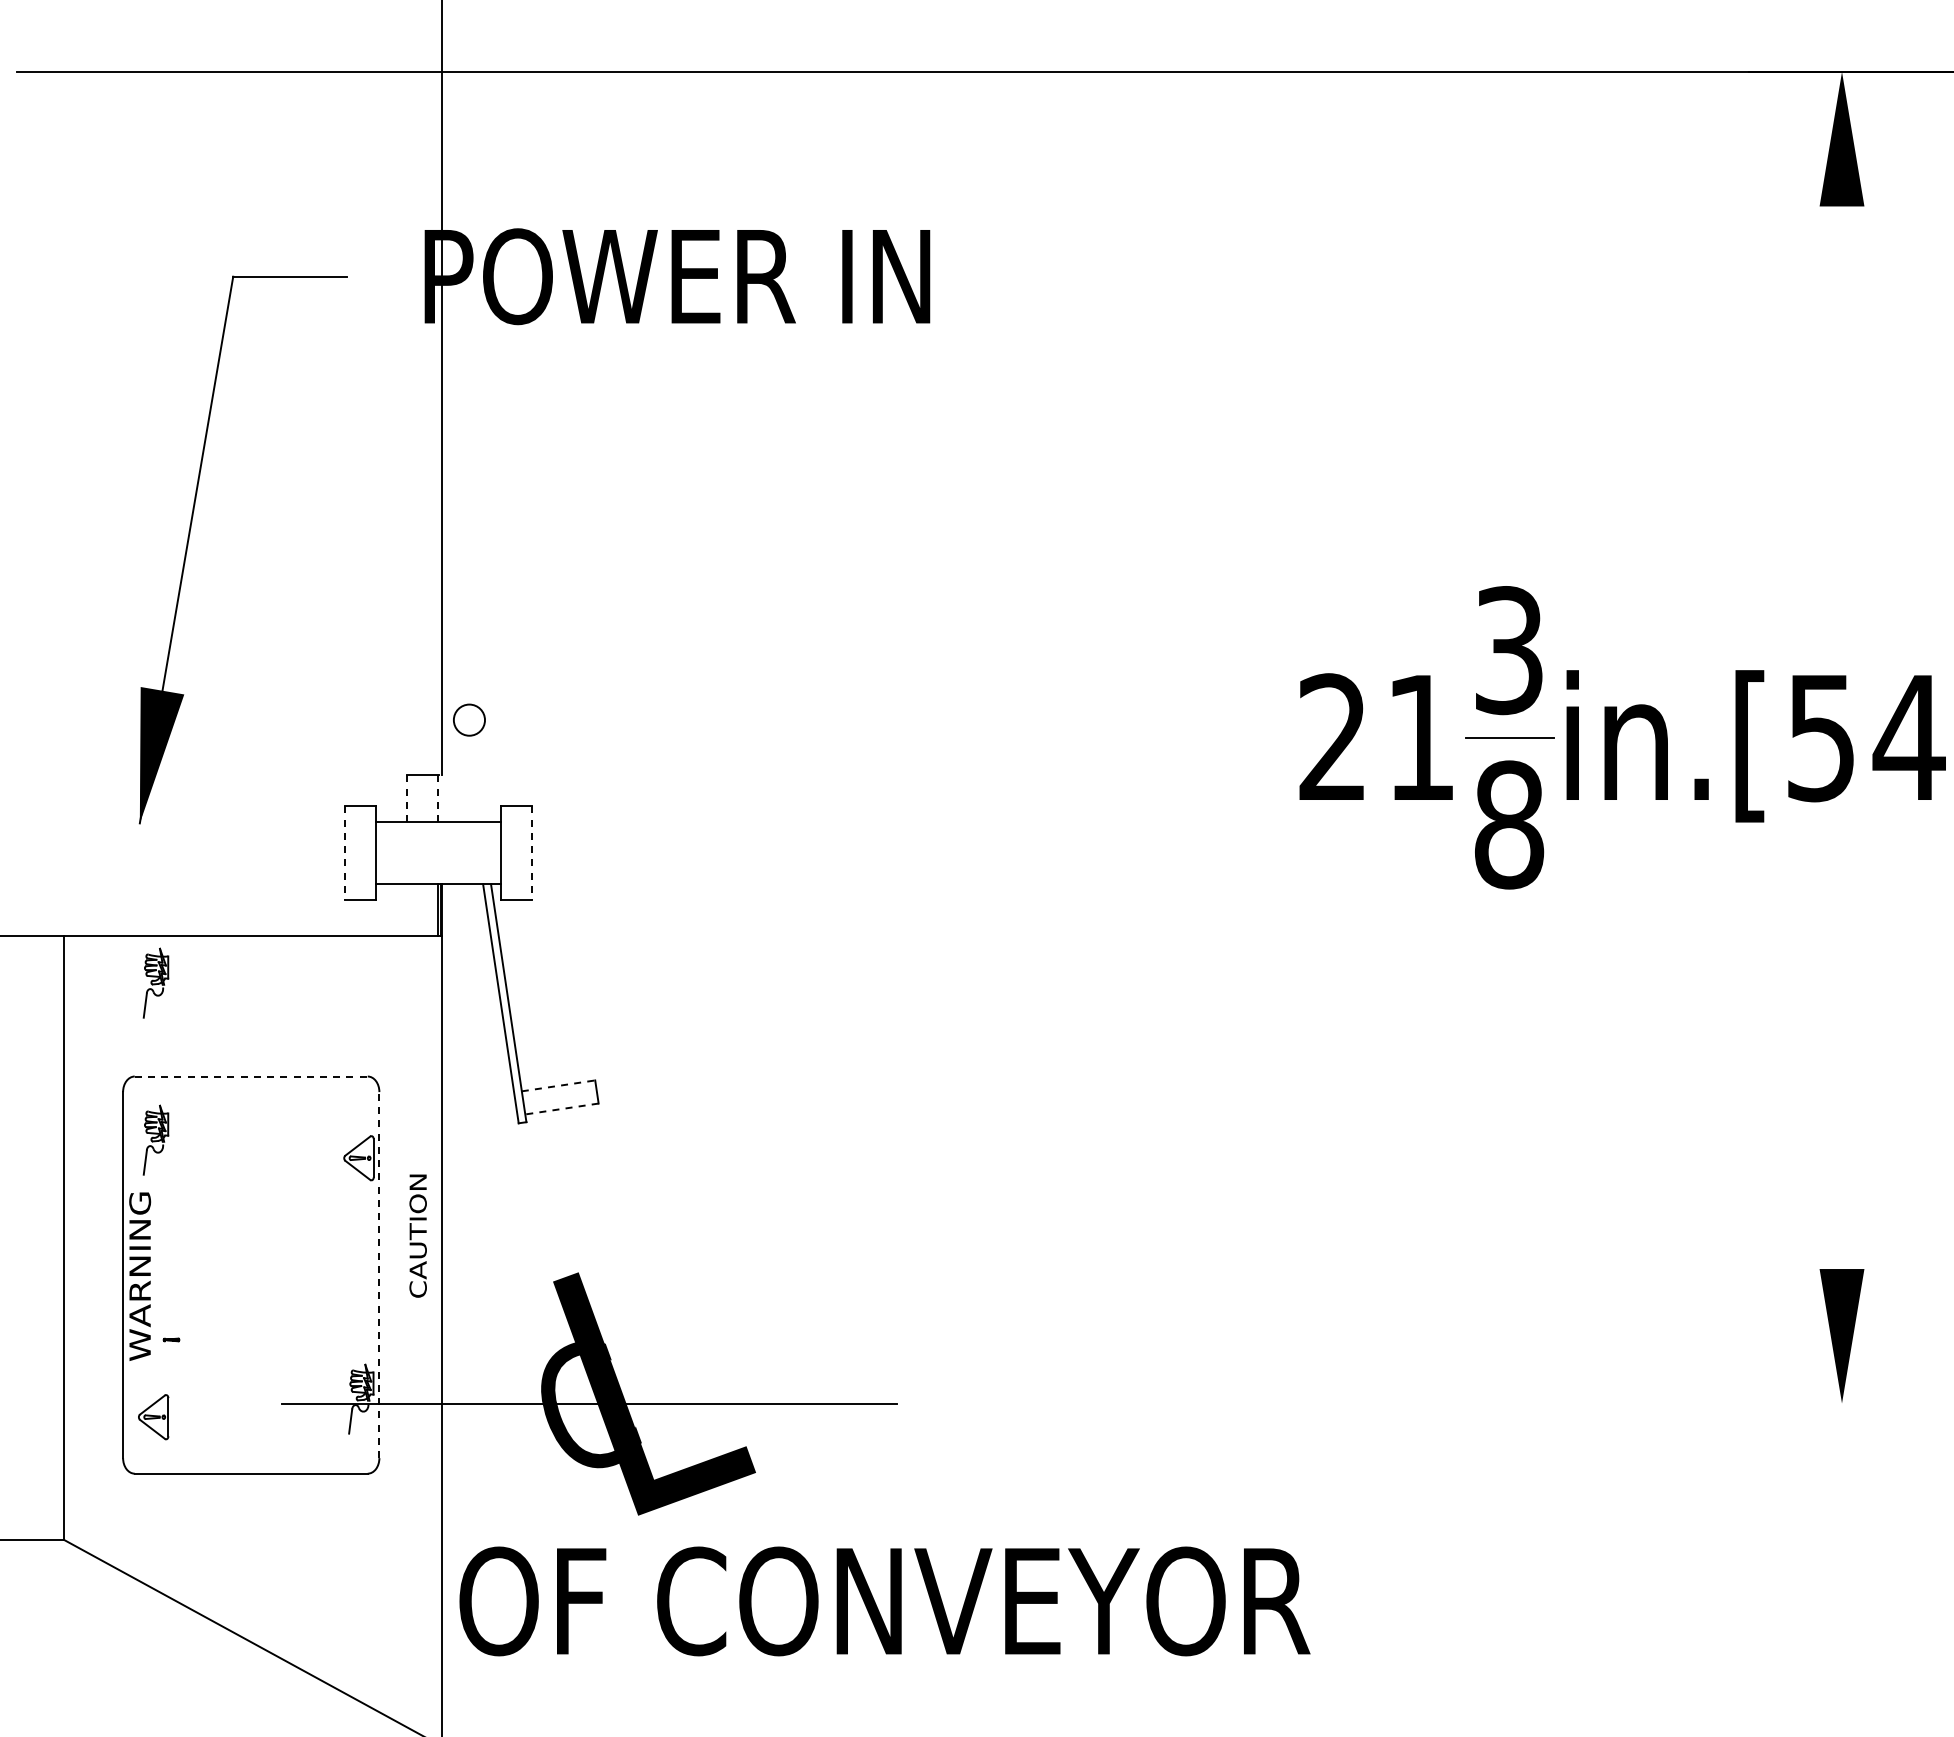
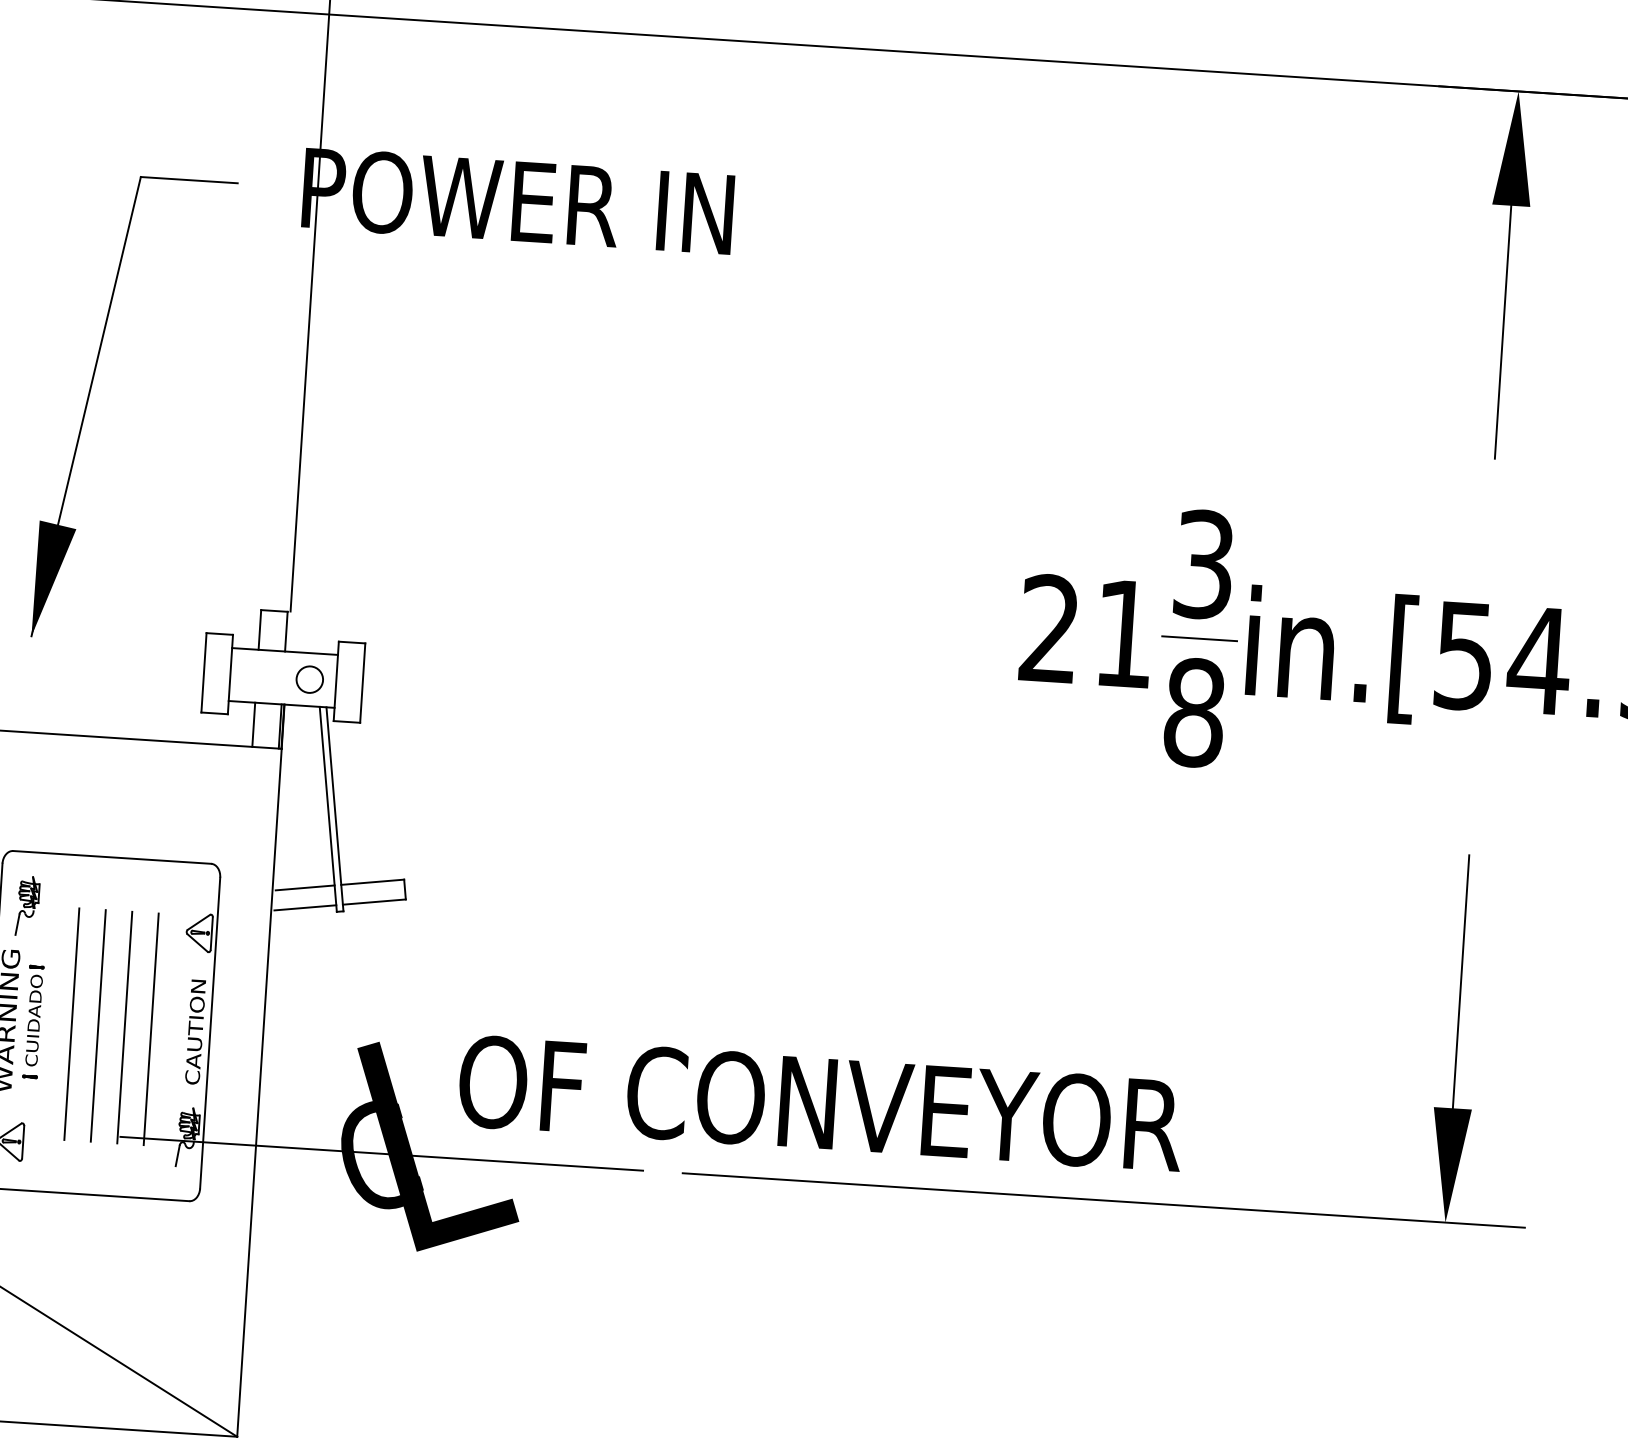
line: (1842, 355) -> (1503, 332), added
circle: (469, 719) -> (309, 679), moved
line: (438, 798) -> (286, 631), dashed -> solid
line: (407, 799) -> (260, 630), dashed -> solid
line: (344, 853) -> (203, 673), dashed -> solid
line: (531, 853) -> (362, 683), dashed -> solid
line: (407, 910) -> (254, 724), added
part: (155, 982) -> (36, 772), removed
line: (251, 1076) -> (112, 857), dashed -> solid
line: (559, 1085) -> (373, 881), dashed -> solid
line: (479, 1097) -> (304, 887), added
line: (561, 1109) -> (373, 902), dashed -> solid
line: (481, 1120) -> (305, 907), added
line: (1842, 1120) -> (1461, 982), added
text: (417, 1235) -> (195, 1031), moved
part: (170, 1267) -> (33, 1015), added
line: (216, 1274) -> (71, 1023), added
line: (247, 1274) -> (98, 1025), added
line: (278, 1274) -> (124, 1027), added
line: (310, 1274) -> (151, 1028), added
line: (379, 1274) -> (210, 1032), dashed -> solid
line: (1439, 1403) -> (1103, 1200), added
text: (884, 1601) -> (820, 1103), moved

